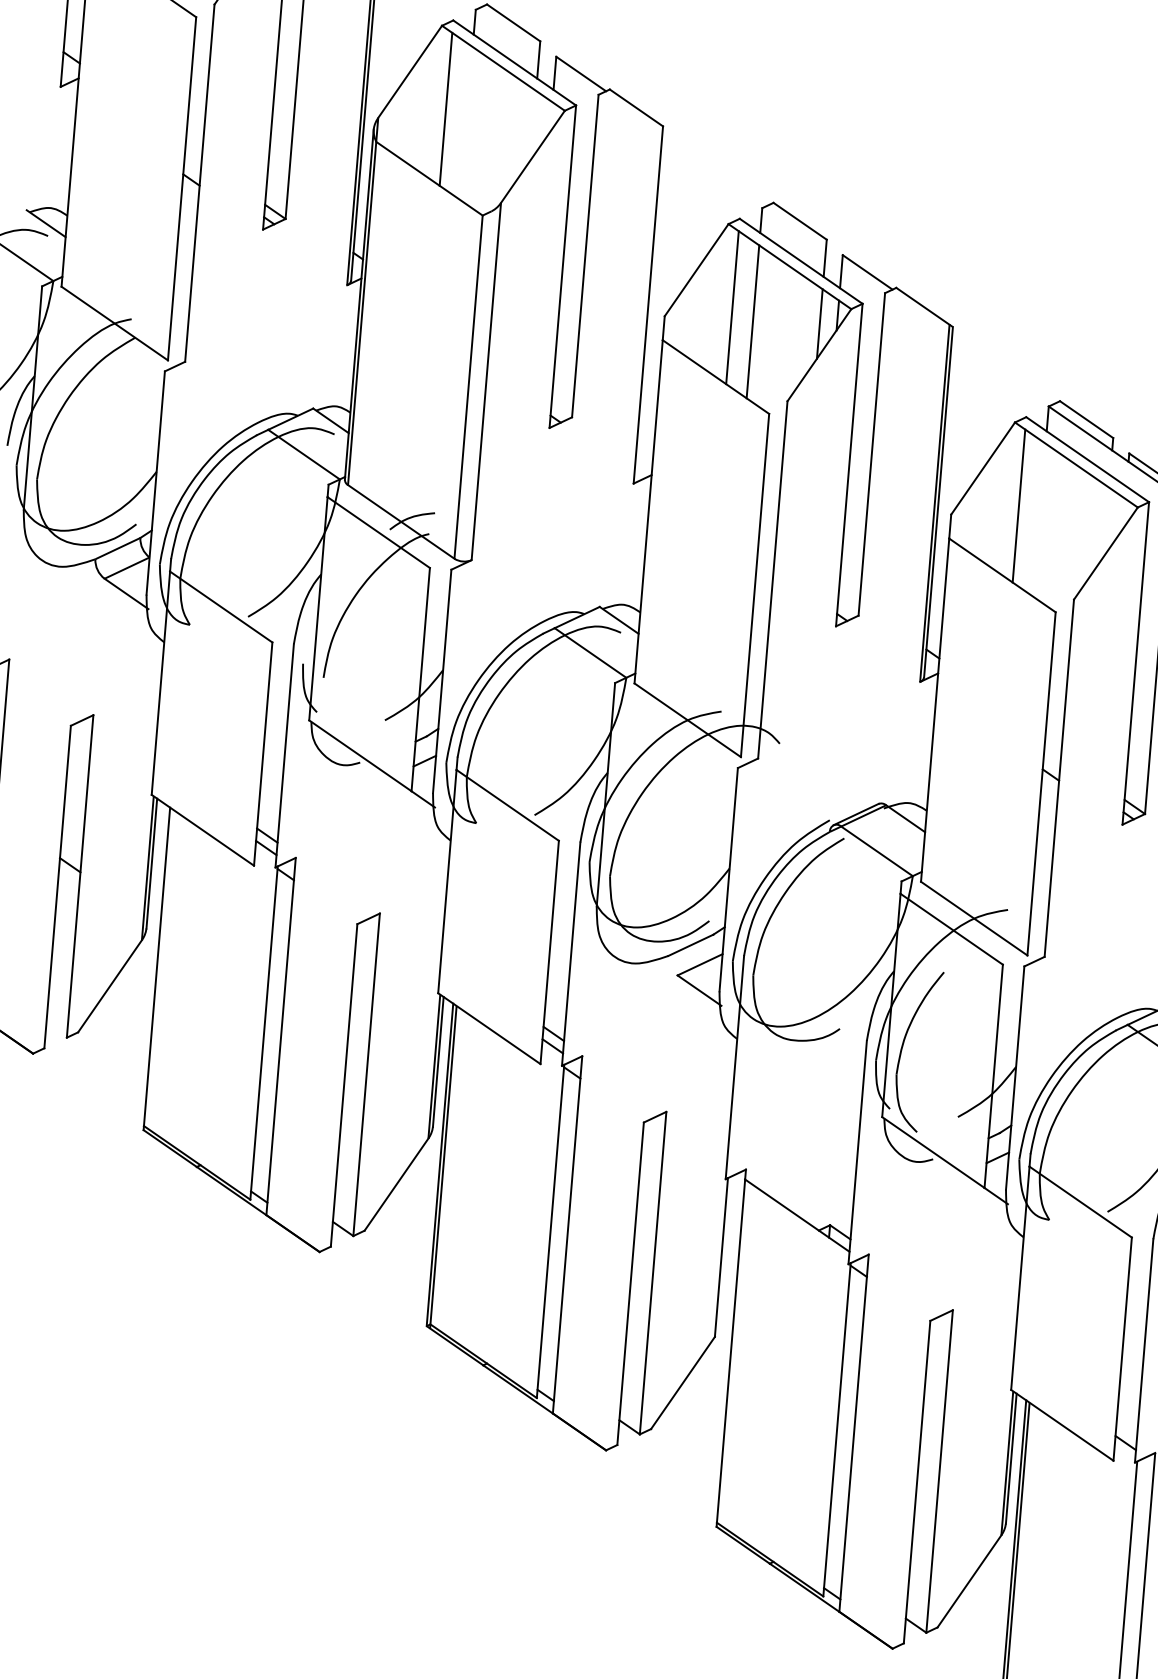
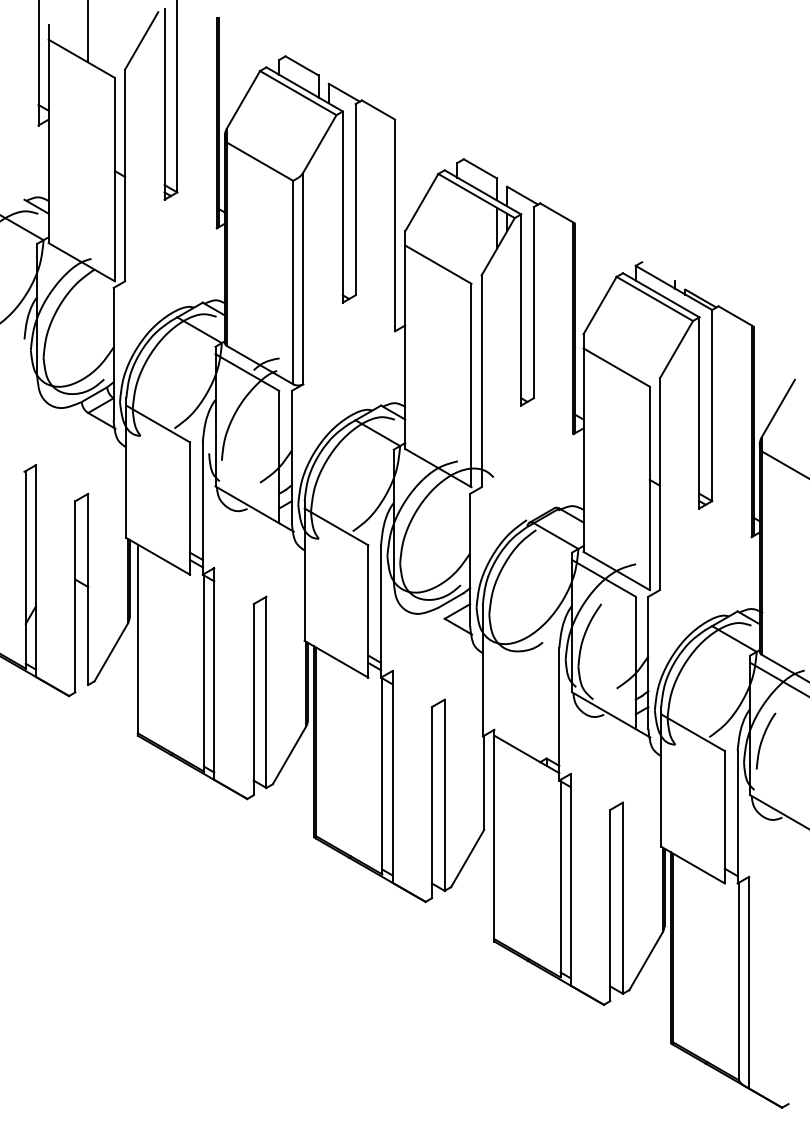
line: (446, 108) -> (266, 119), removed
line: (732, 306) -> (444, 222), removed
line: (752, 322) -> (457, 230), removed
line: (1086, 419) -> (658, 271), removed
line: (1019, 505) -> (623, 325), removed

